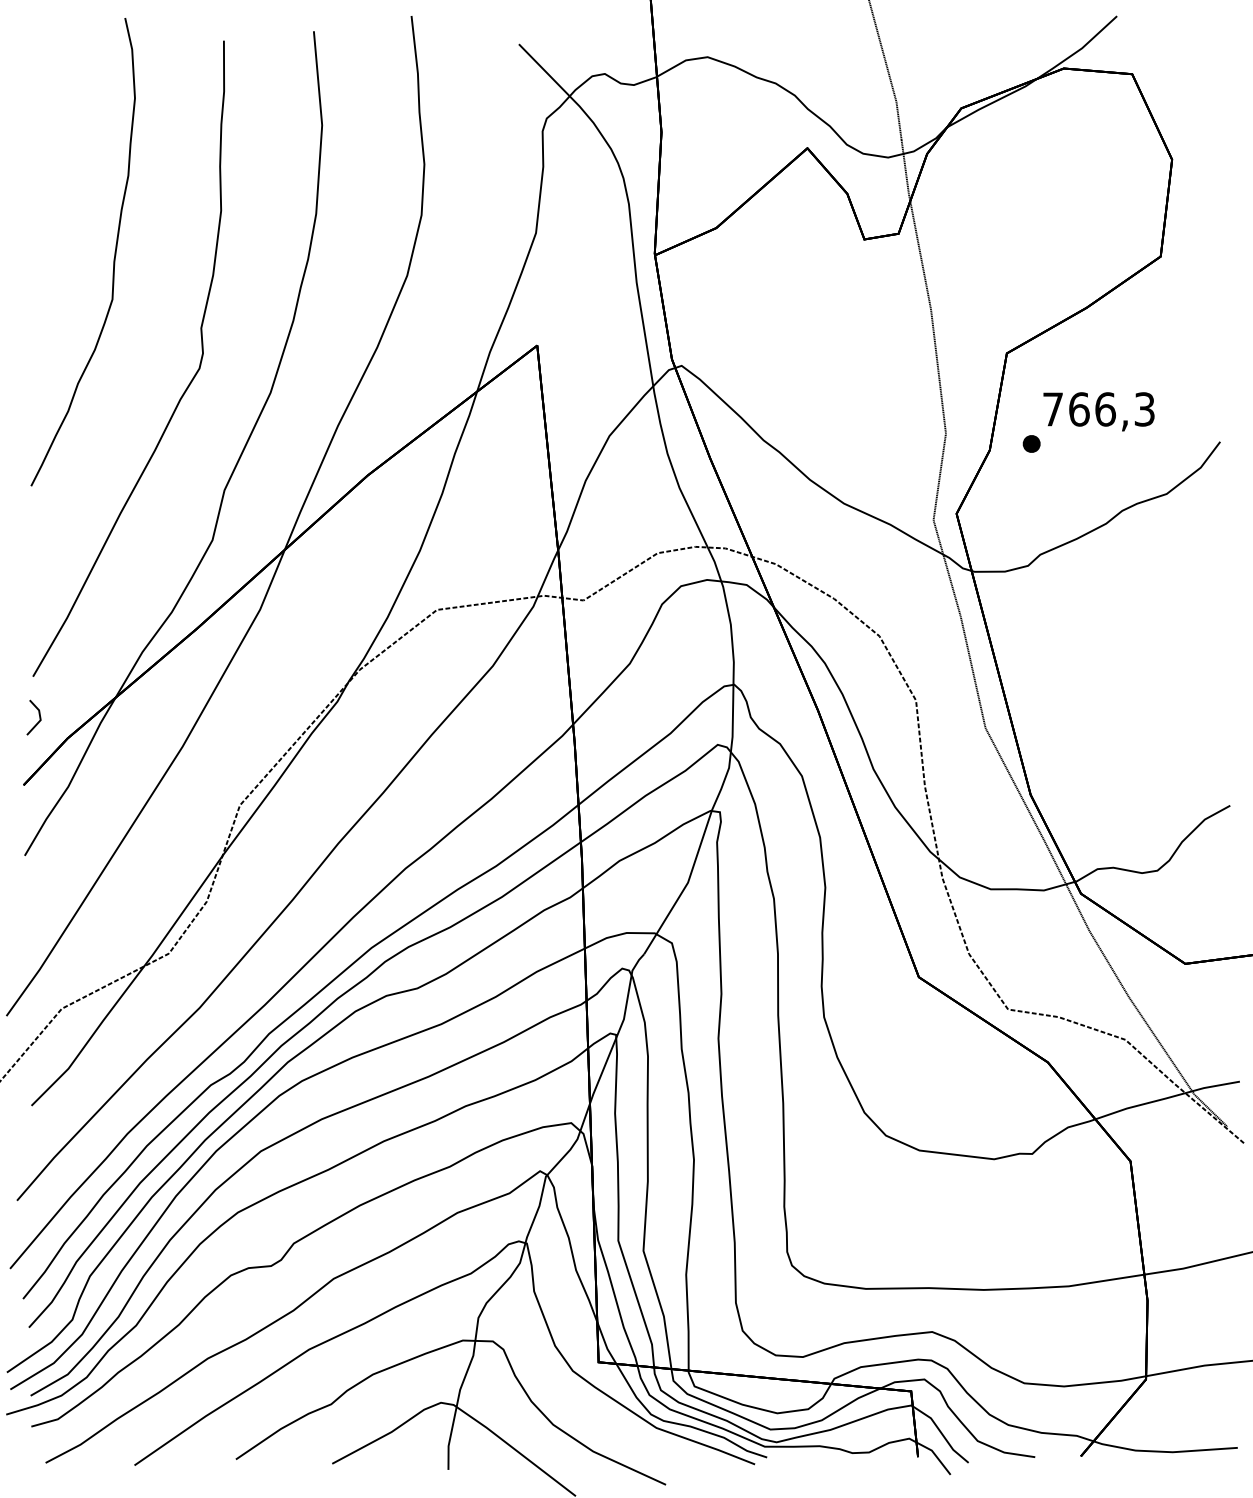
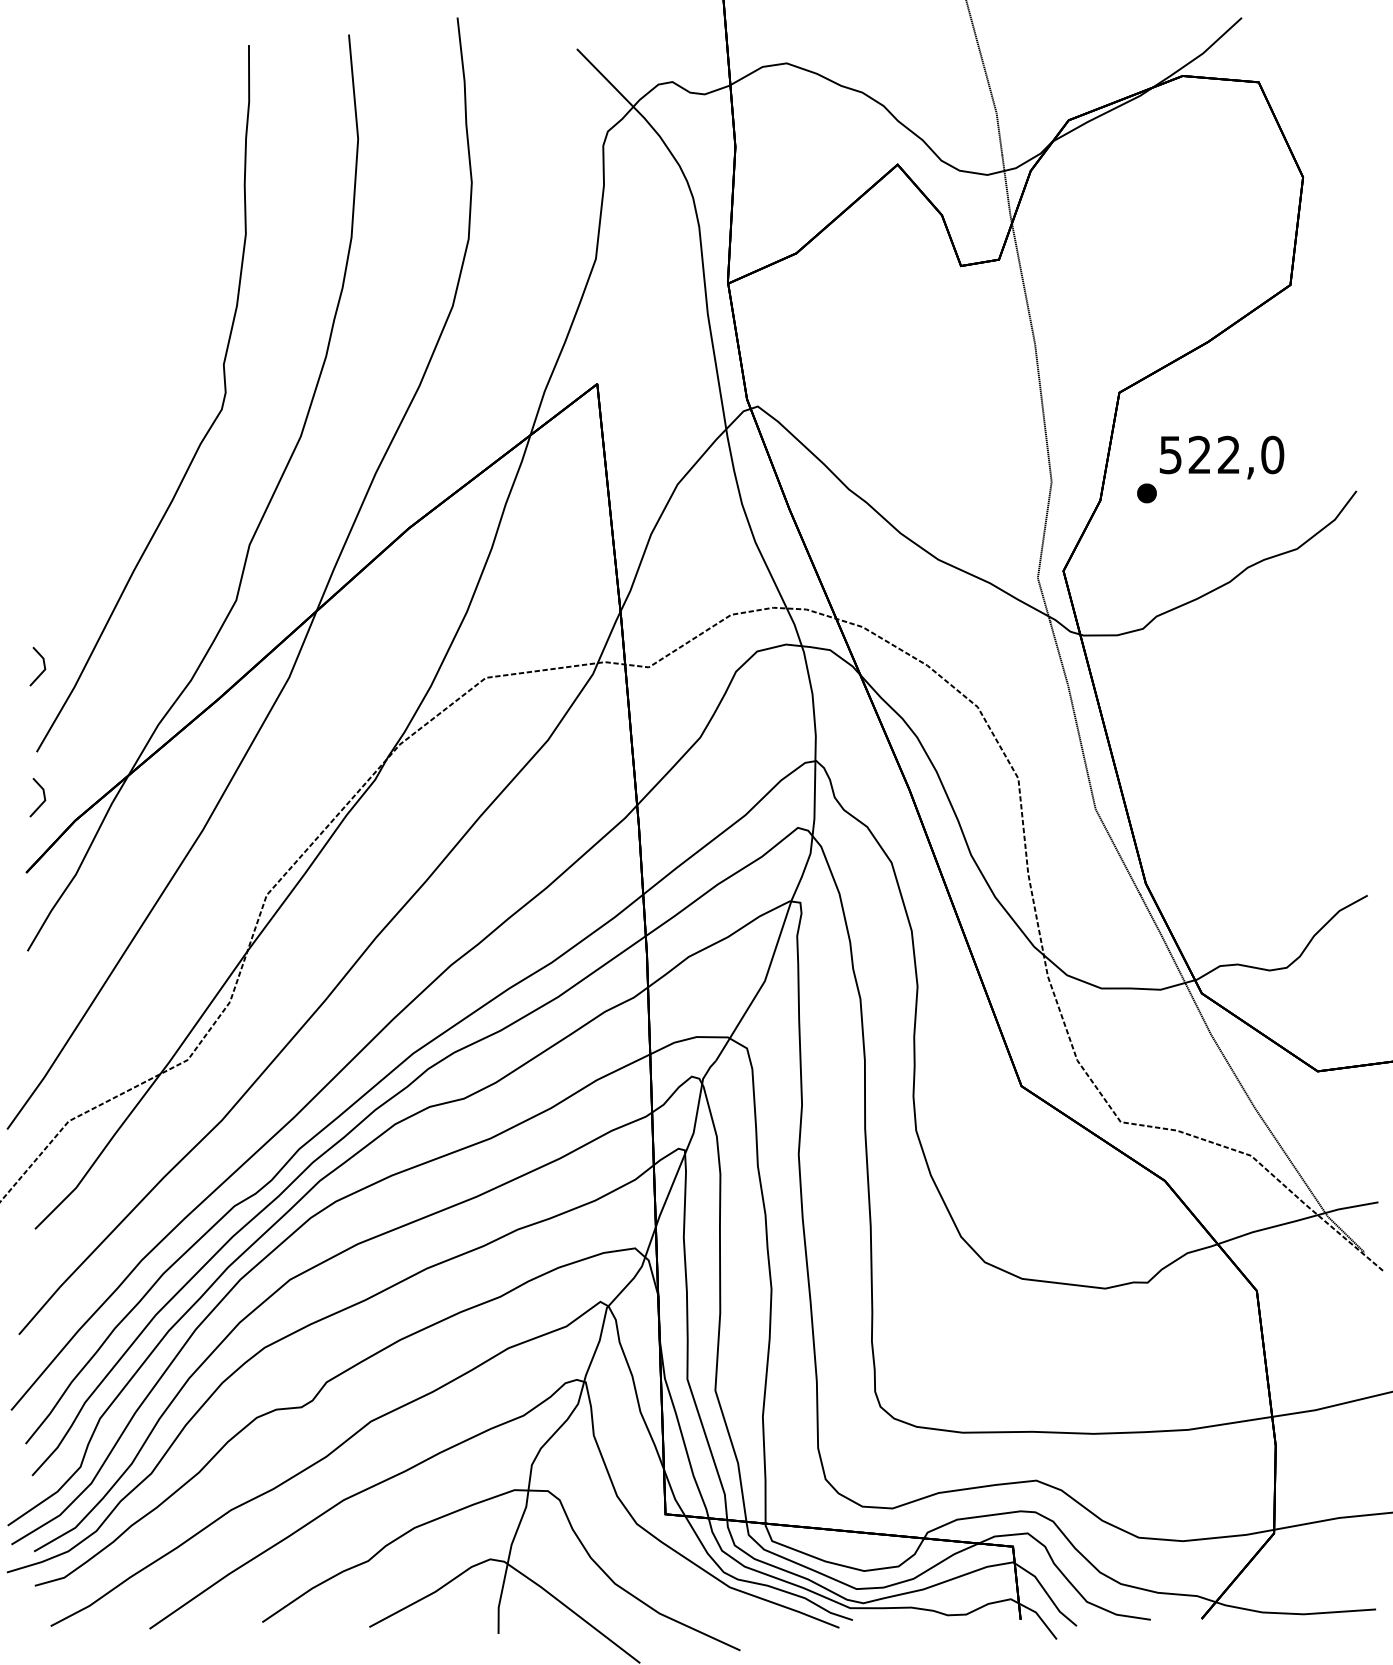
curve: (113, 257) -> (126, 286), removed
text: (1098, 408) -> (1221, 454), 766,3 -> 522,0
line: (39, 599) -> (43, 666), added

